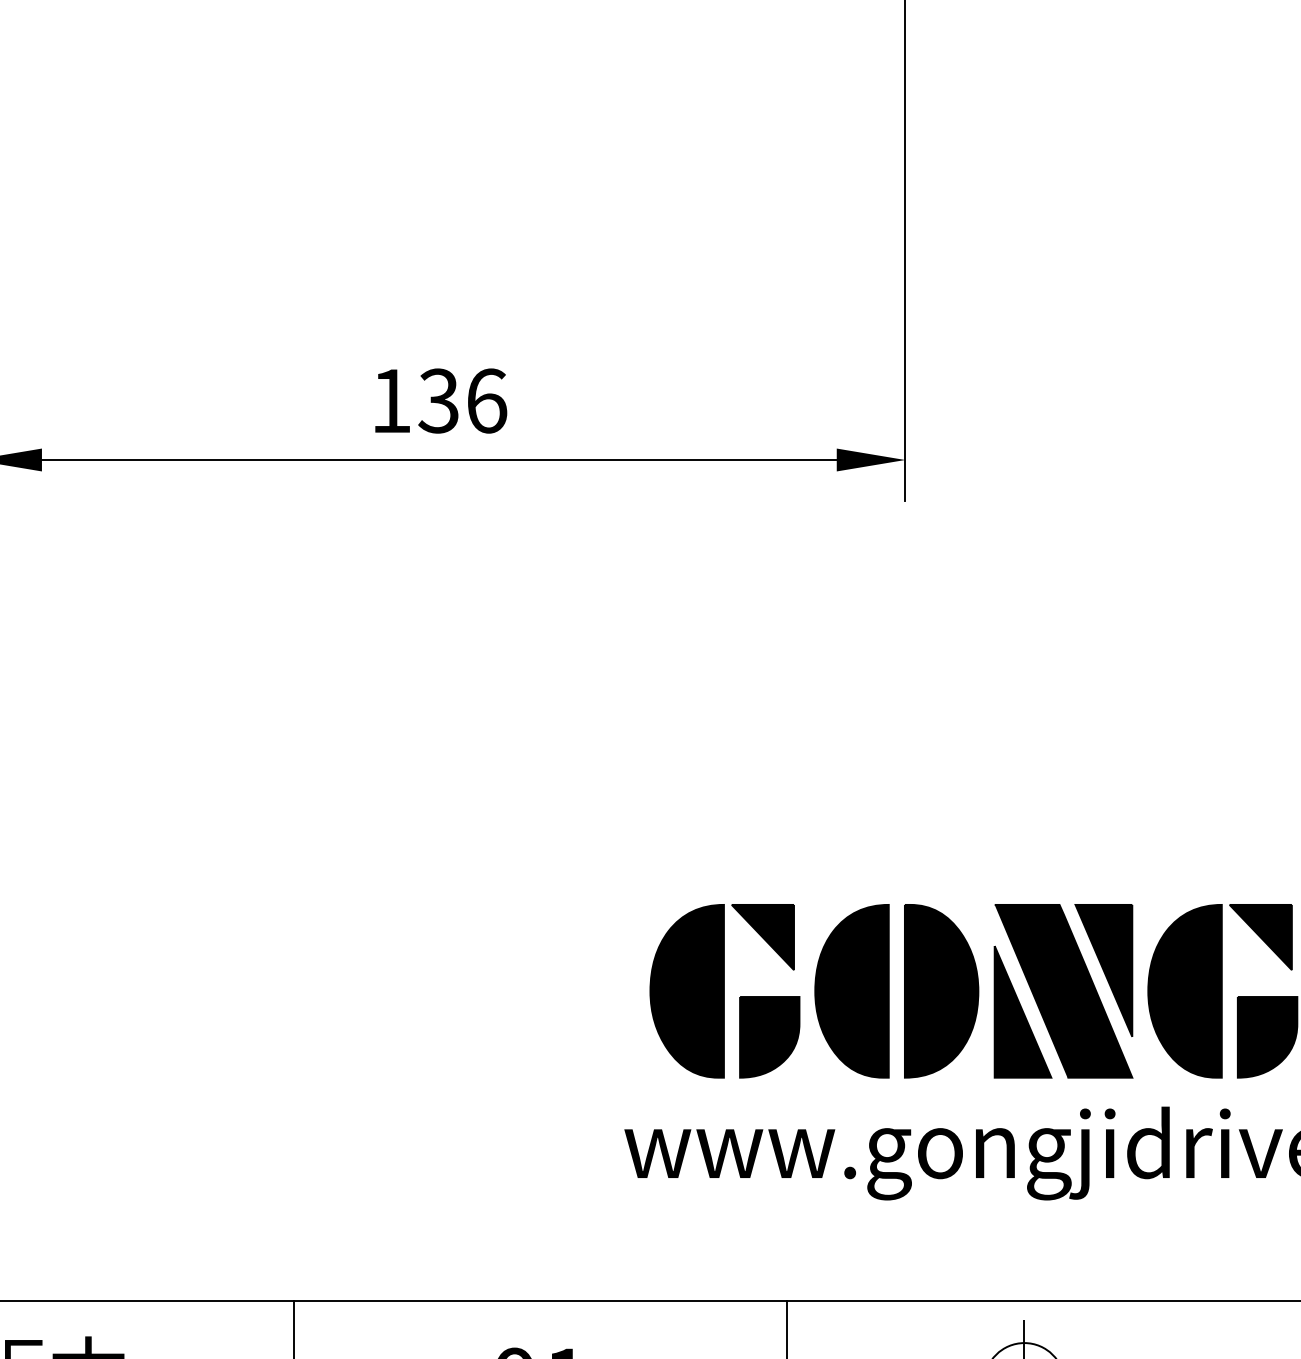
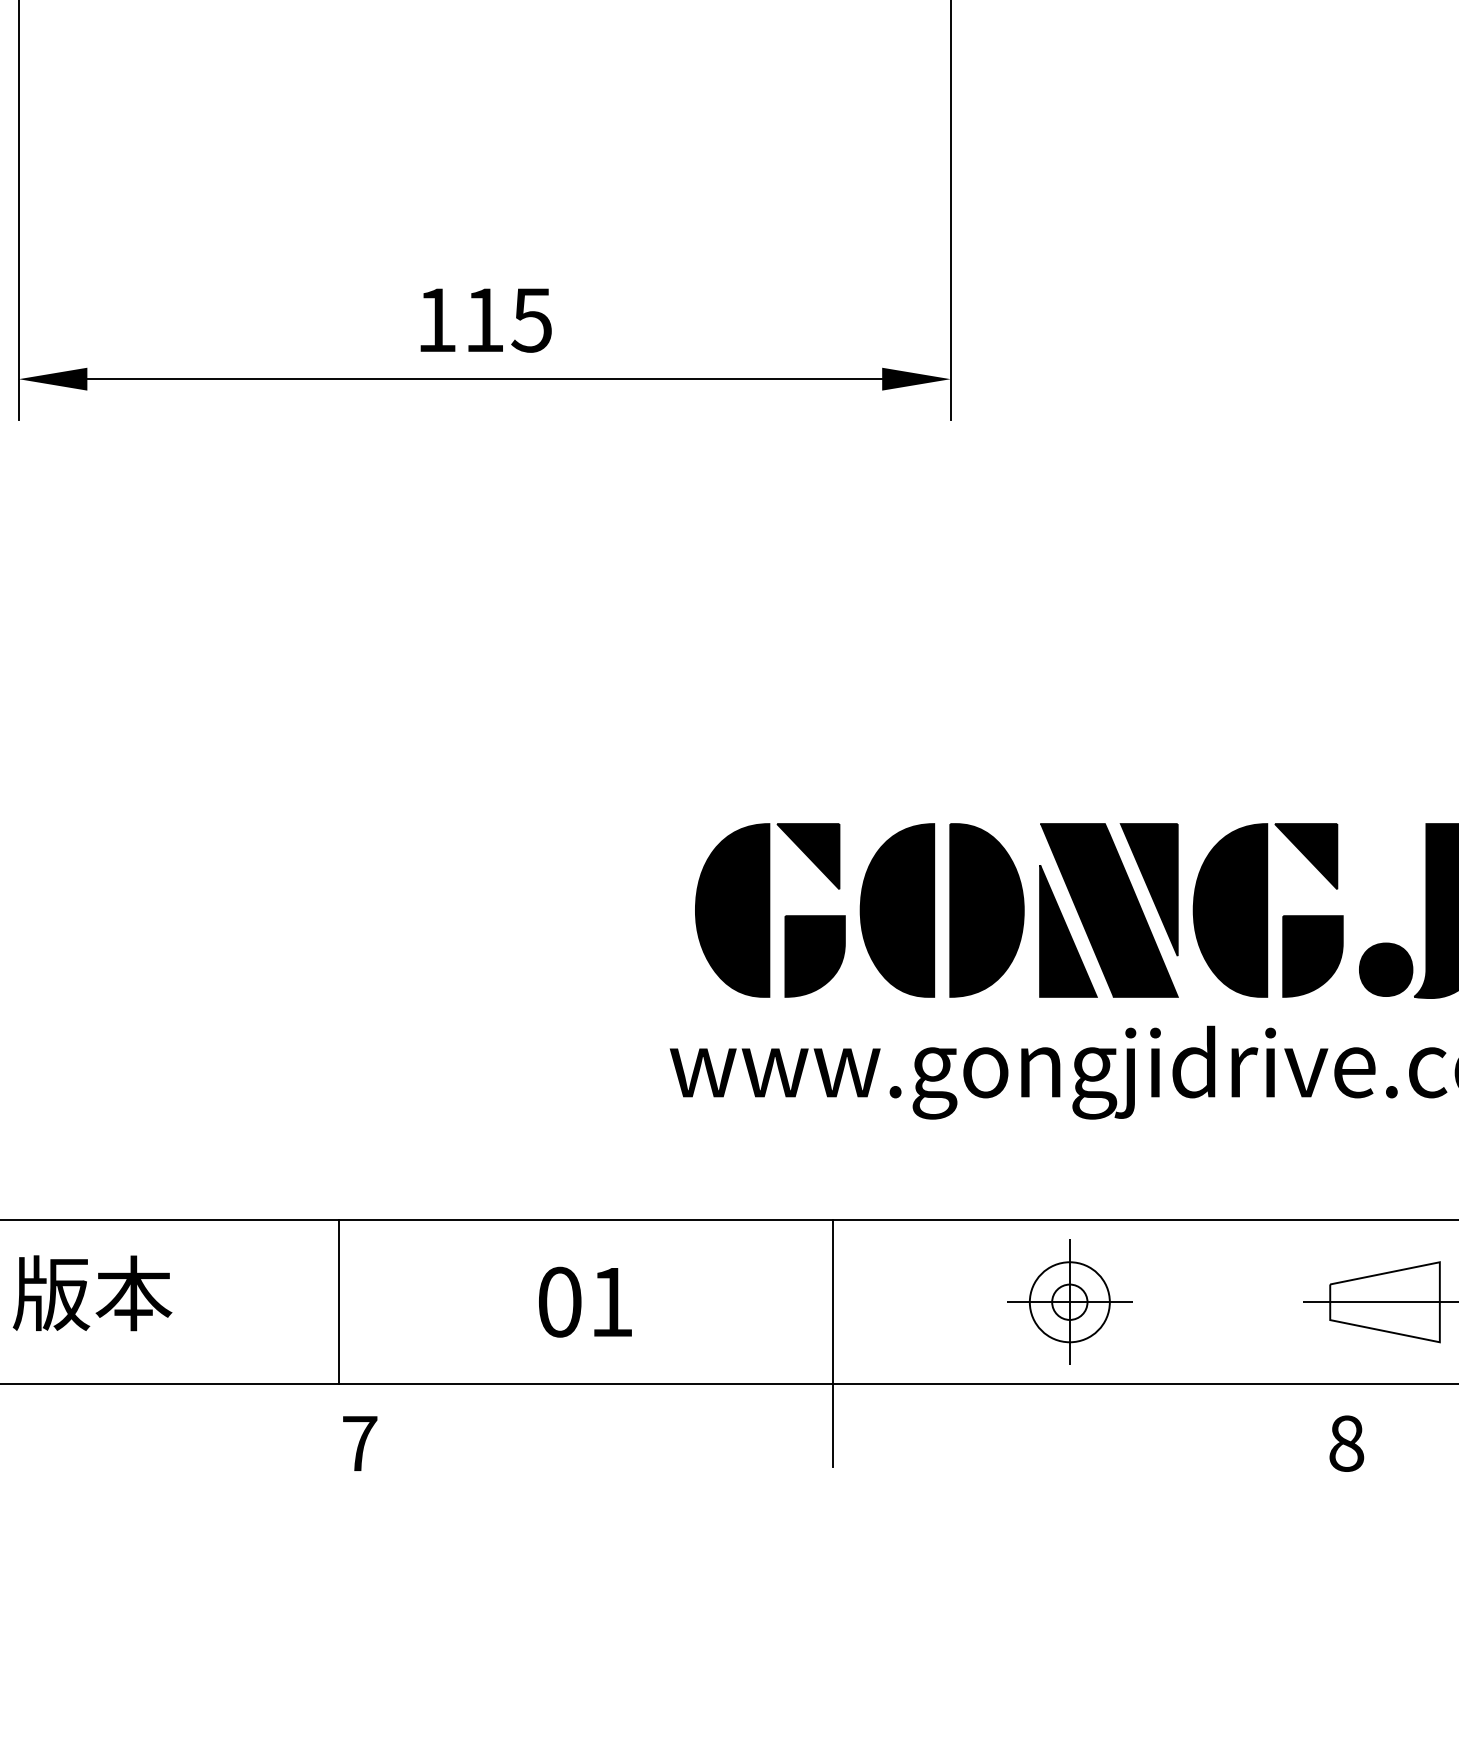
text: (462, 400) -> (507, 319), 136 -> 115

